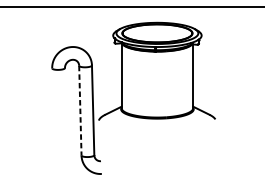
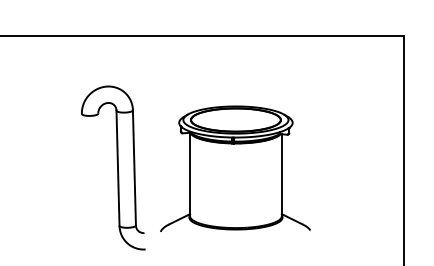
part: (157, 71) -> (235, 168), moved
line: (80, 110) -> (118, 168), dashed -> solid

